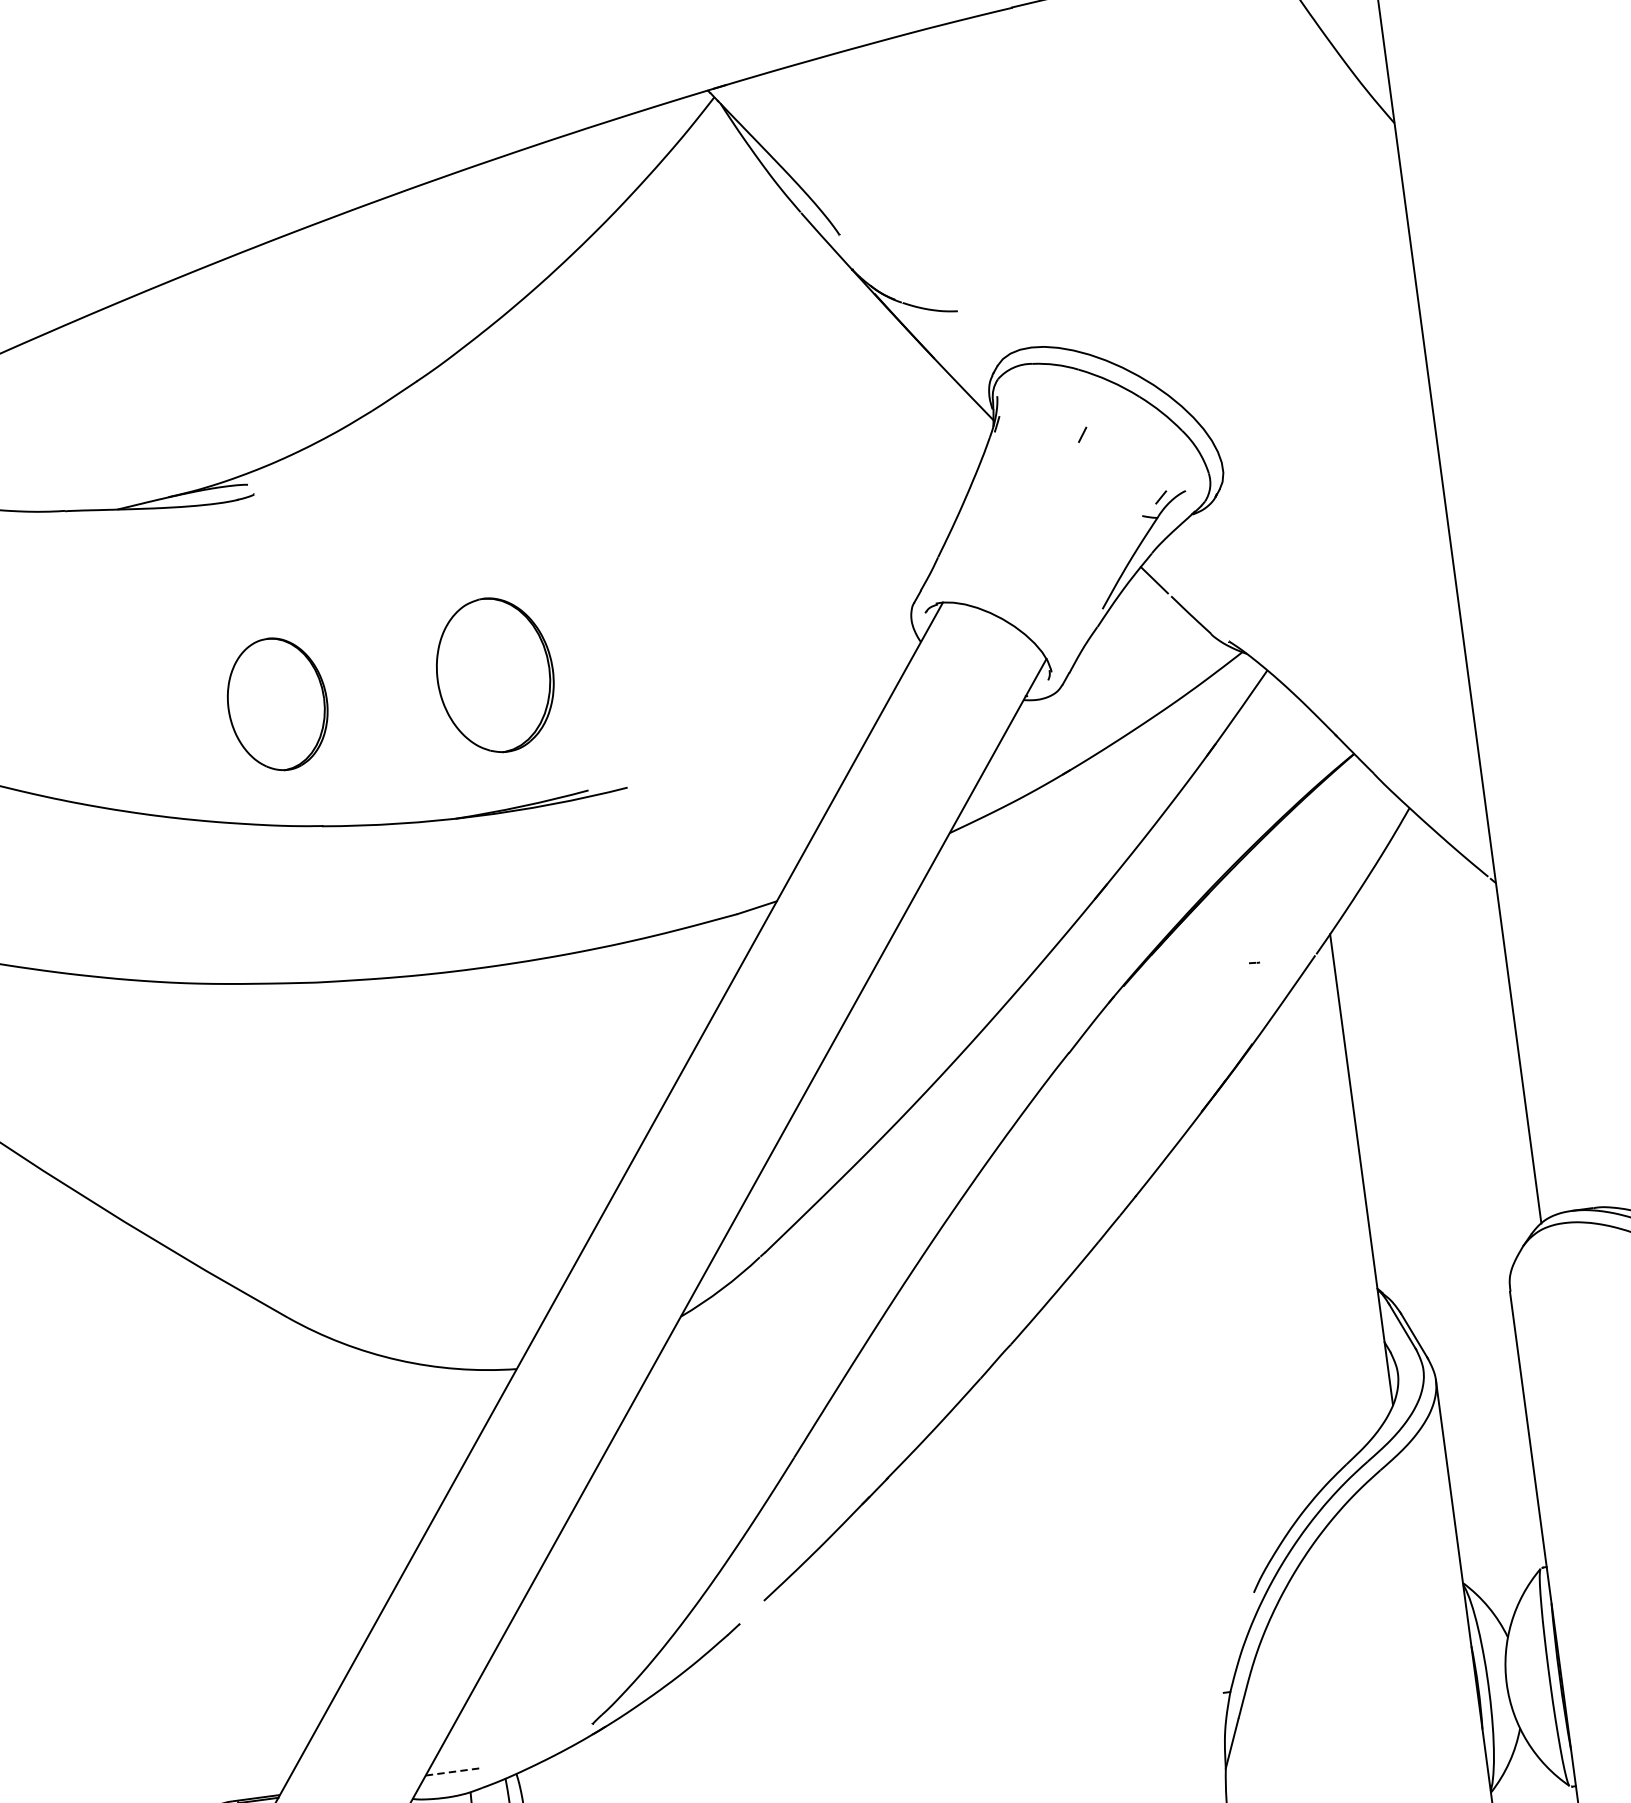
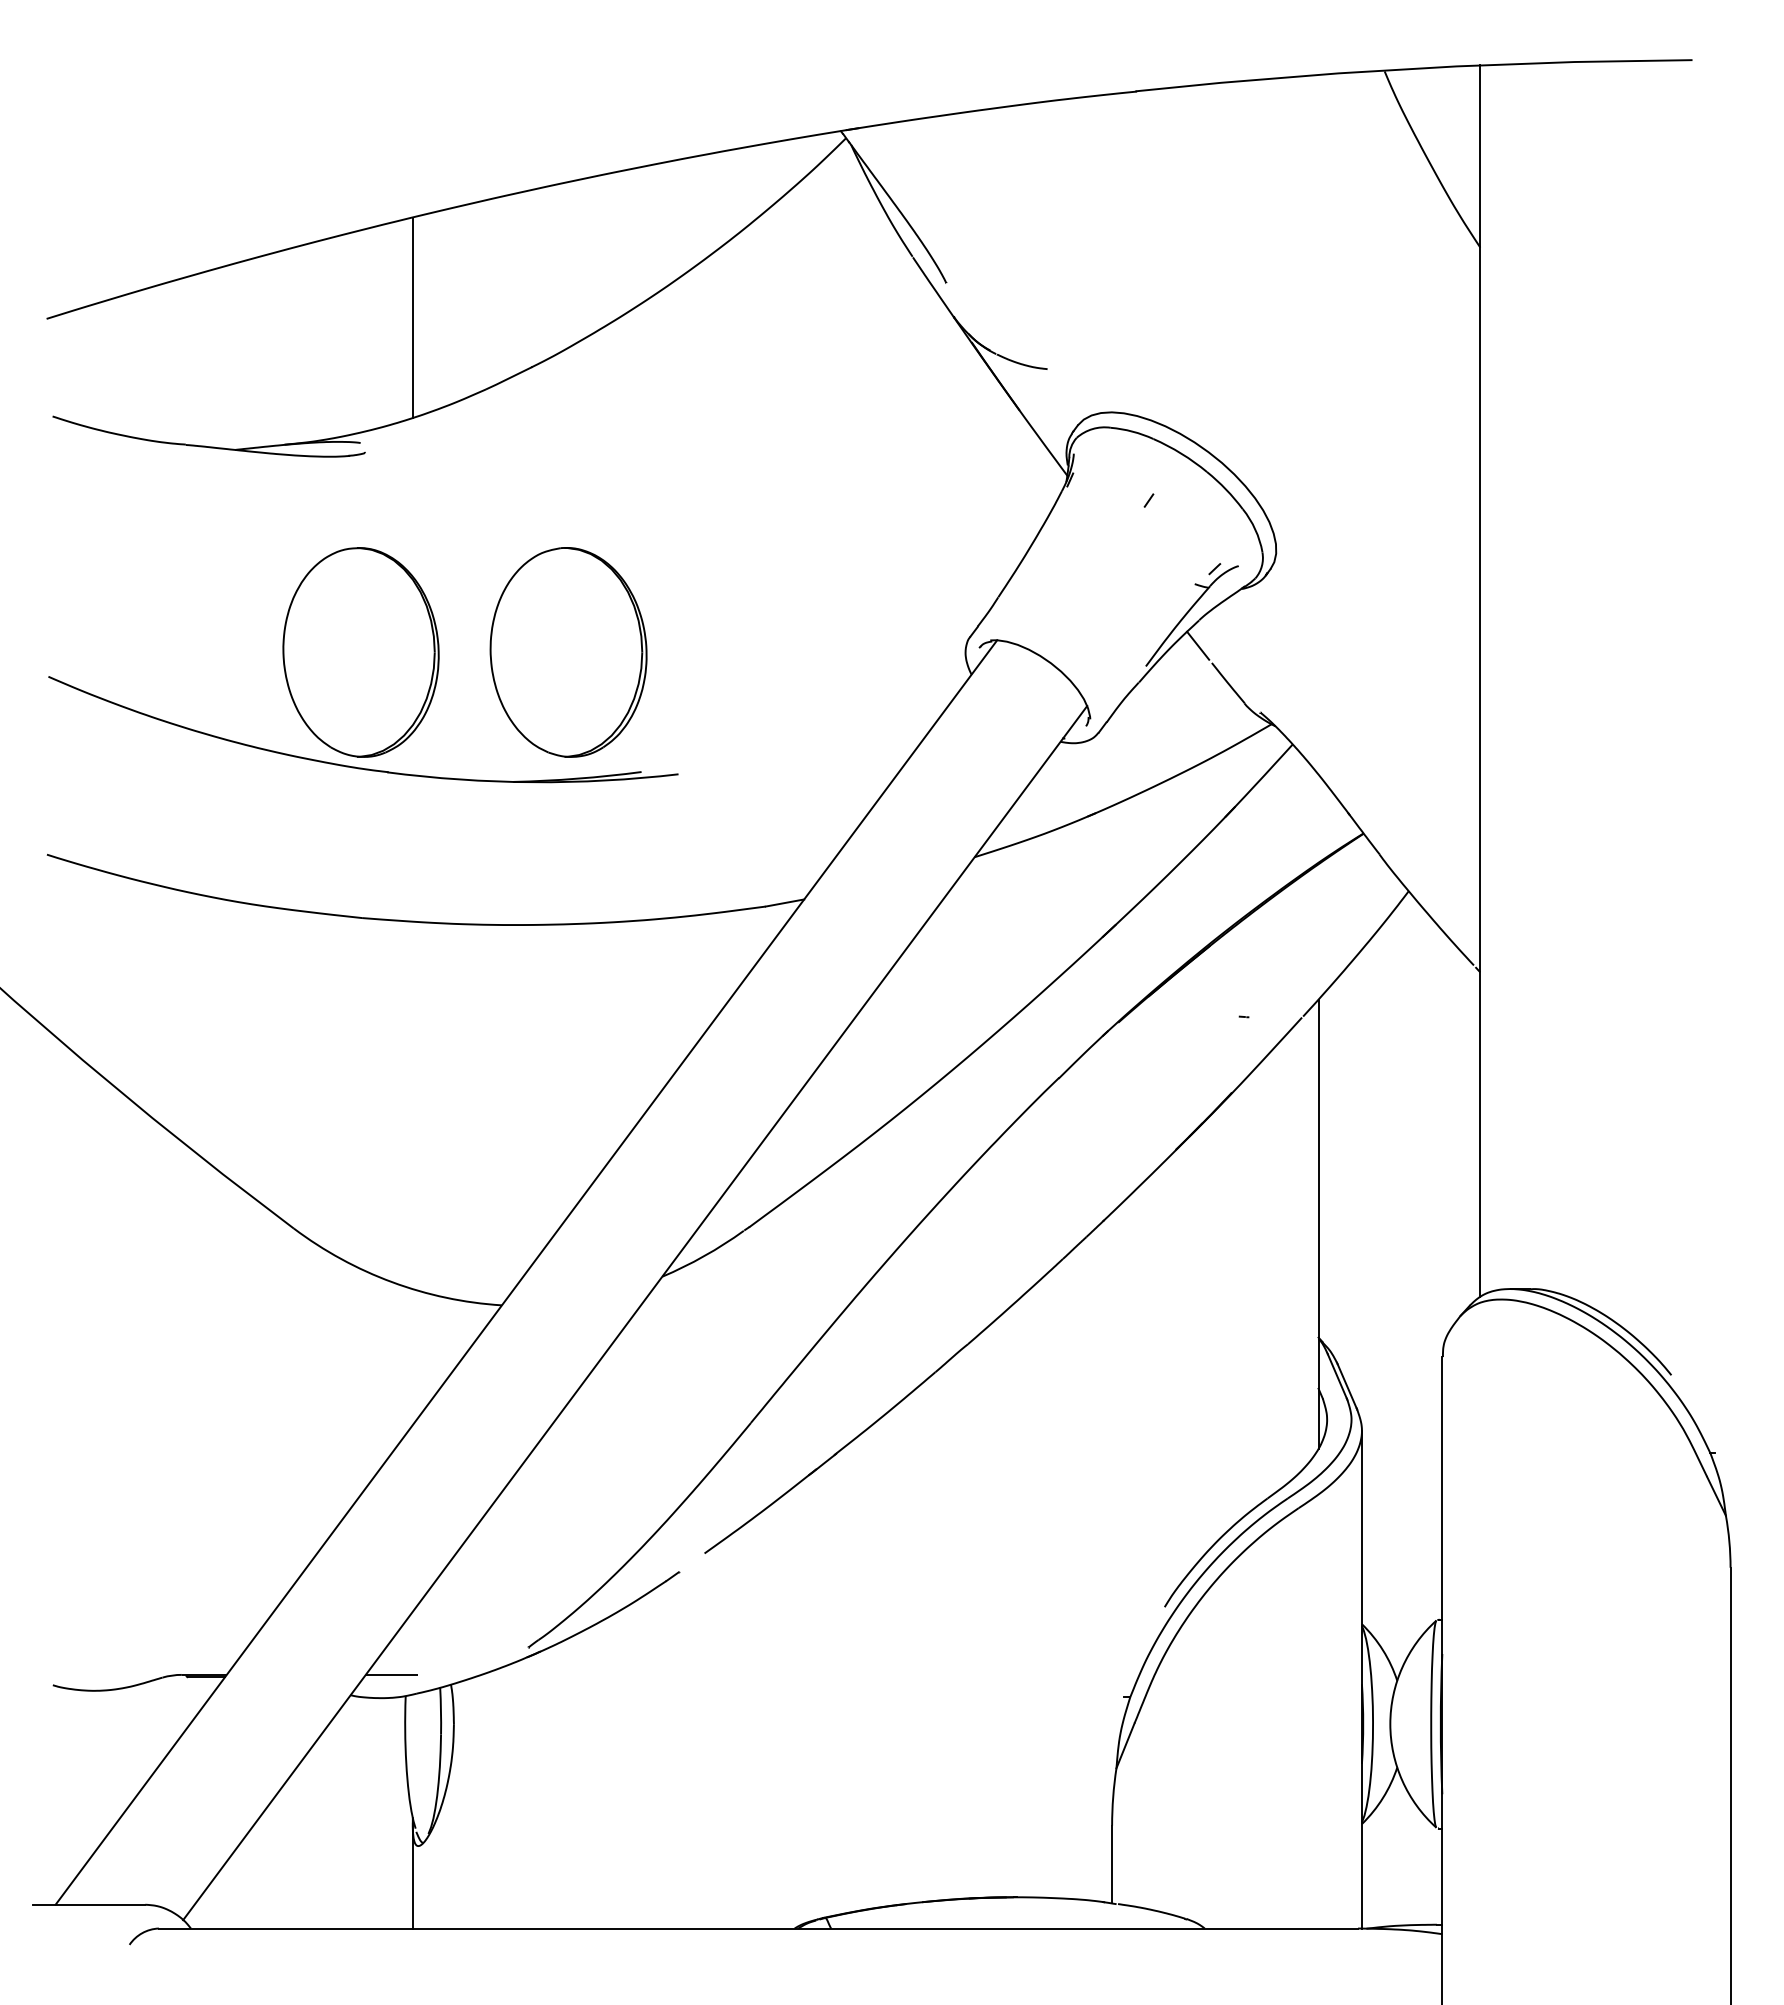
line: (284, 345) -> (412, 317), added
part: (495, 675) -> (568, 652), size x1.43
part: (277, 704) -> (360, 652), size x1.67
line: (453, 1771) -> (392, 1674), dashed -> solid

